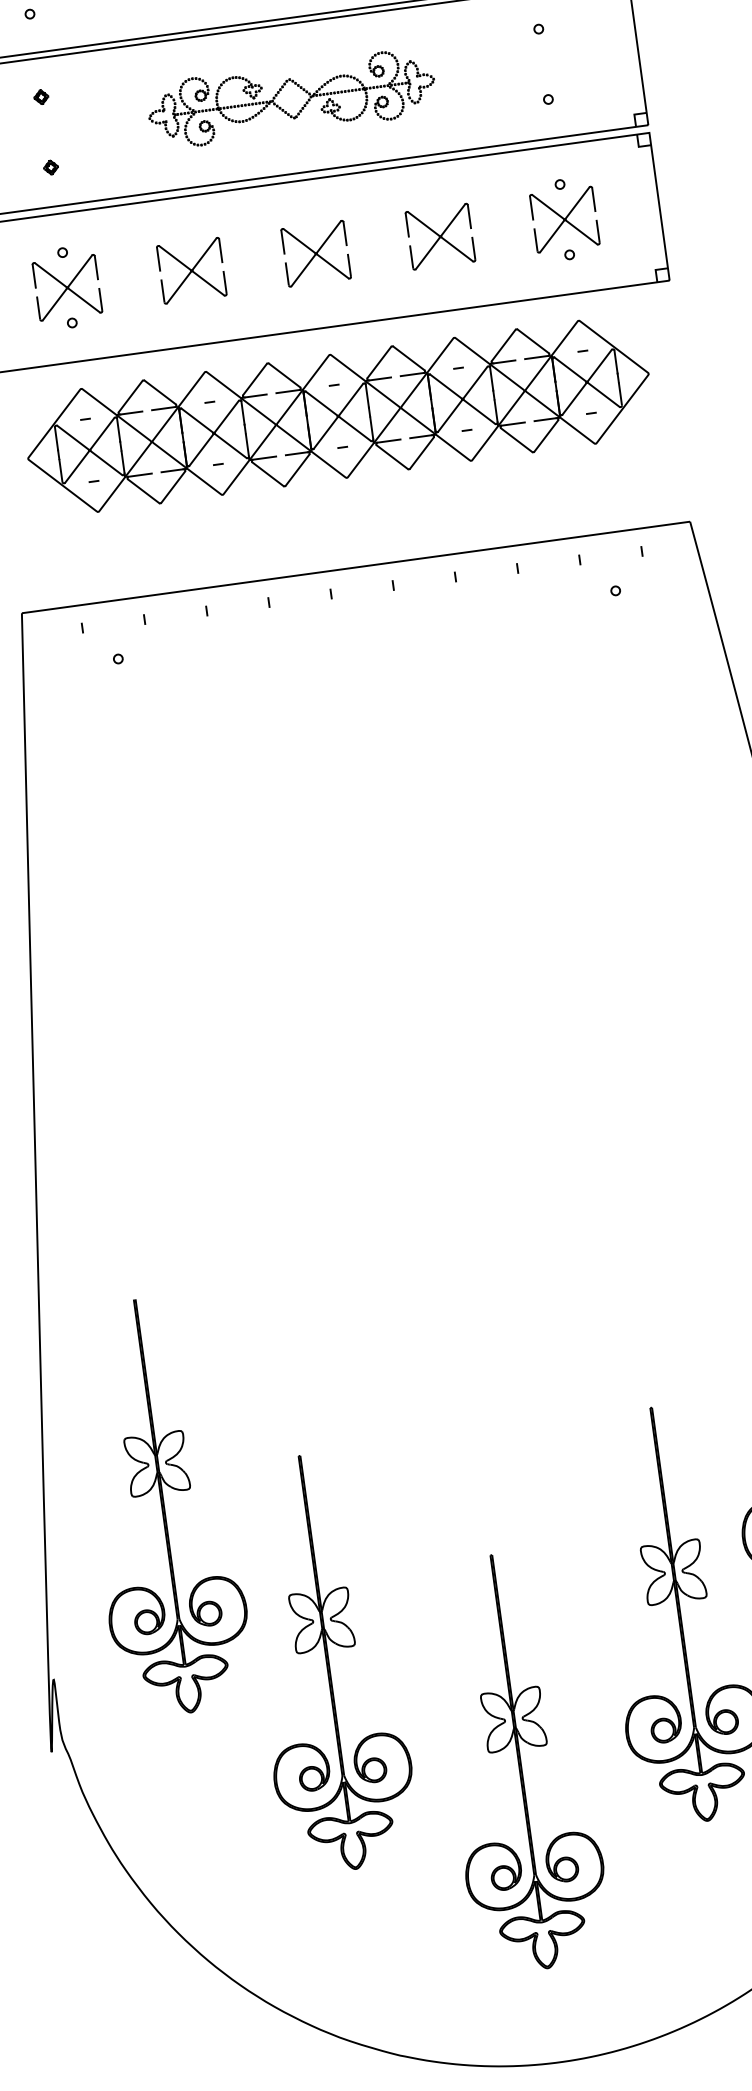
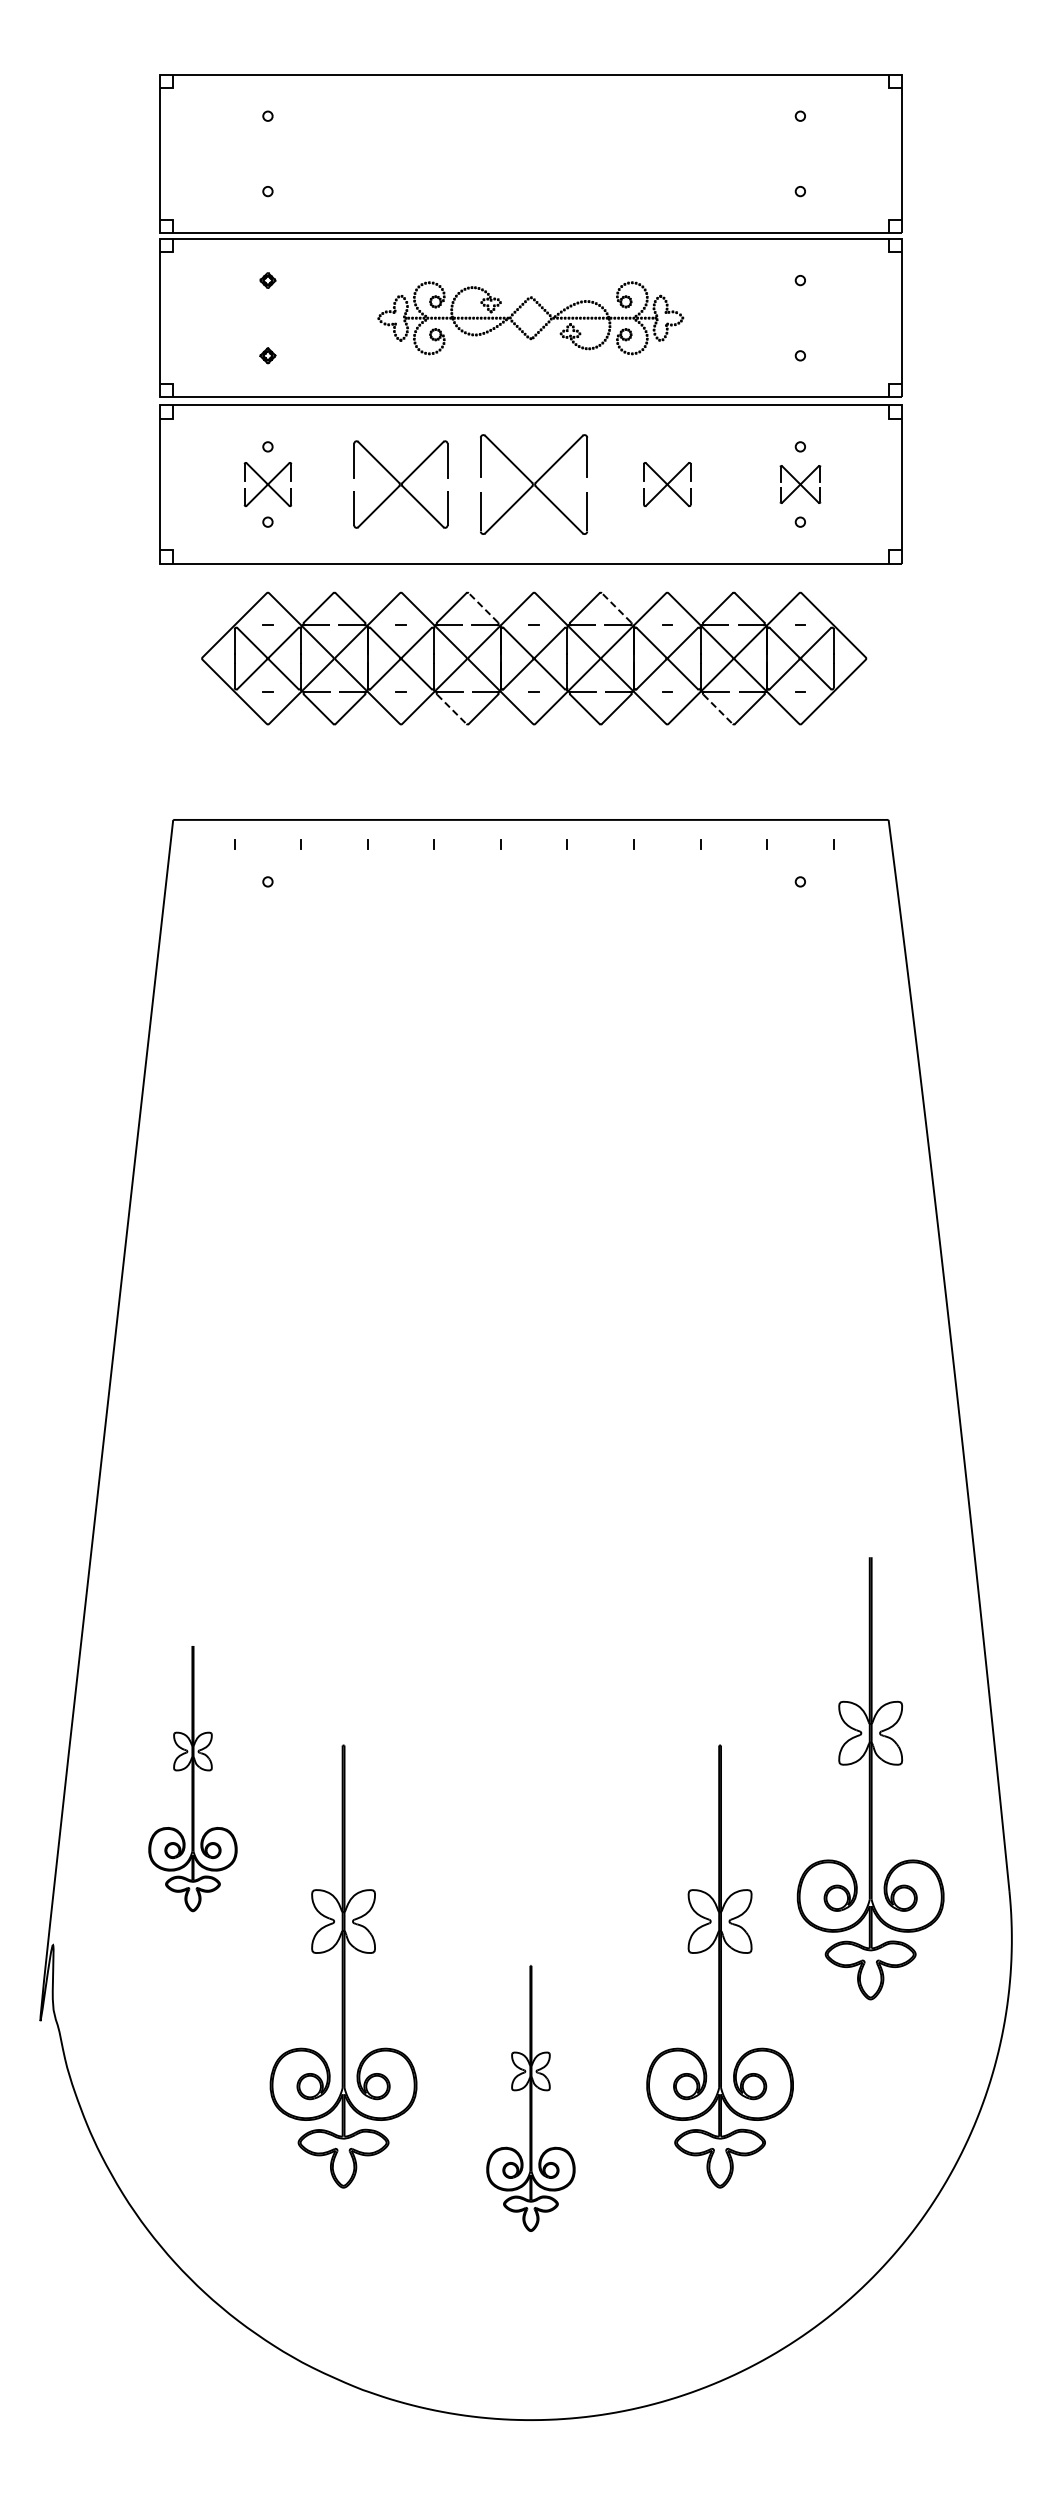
part: (564, 219) -> (800, 484), size x0.6
part: (440, 236) -> (667, 484), size x0.7
part: (316, 253) -> (534, 484), size x1.6
part: (192, 270) -> (401, 484), size x1.4
part: (67, 287) -> (267, 484), size x0.7
line: (408, 358) -> (616, 607), solid -> dashed
line: (284, 375) -> (483, 607), solid -> dashed
line: (517, 440) -> (718, 709), solid -> dashed
line: (267, 474) -> (451, 709), solid -> dashed
part: (162, 1506) -> (192, 1778), size x0.6
part: (519, 1761) -> (530, 2098), size x0.6

